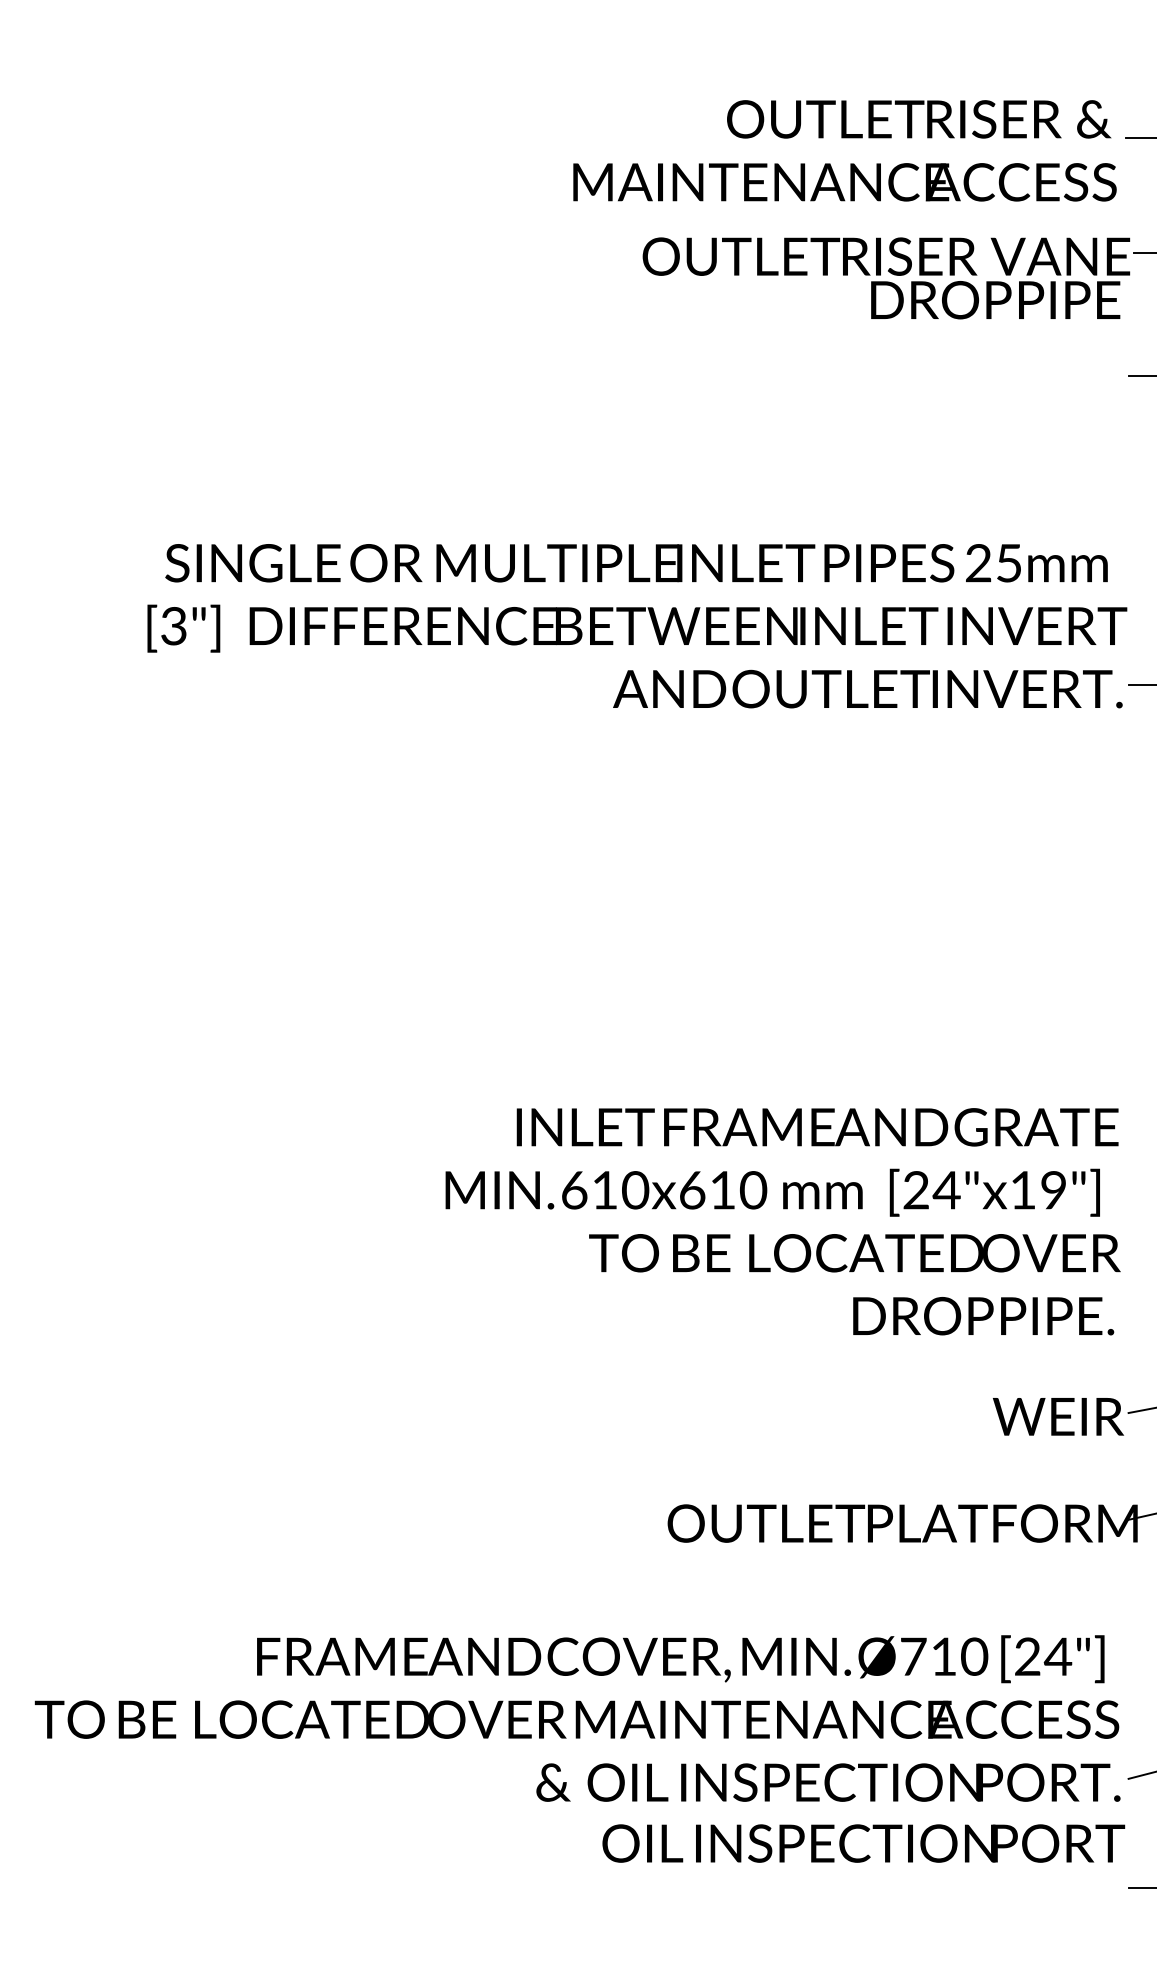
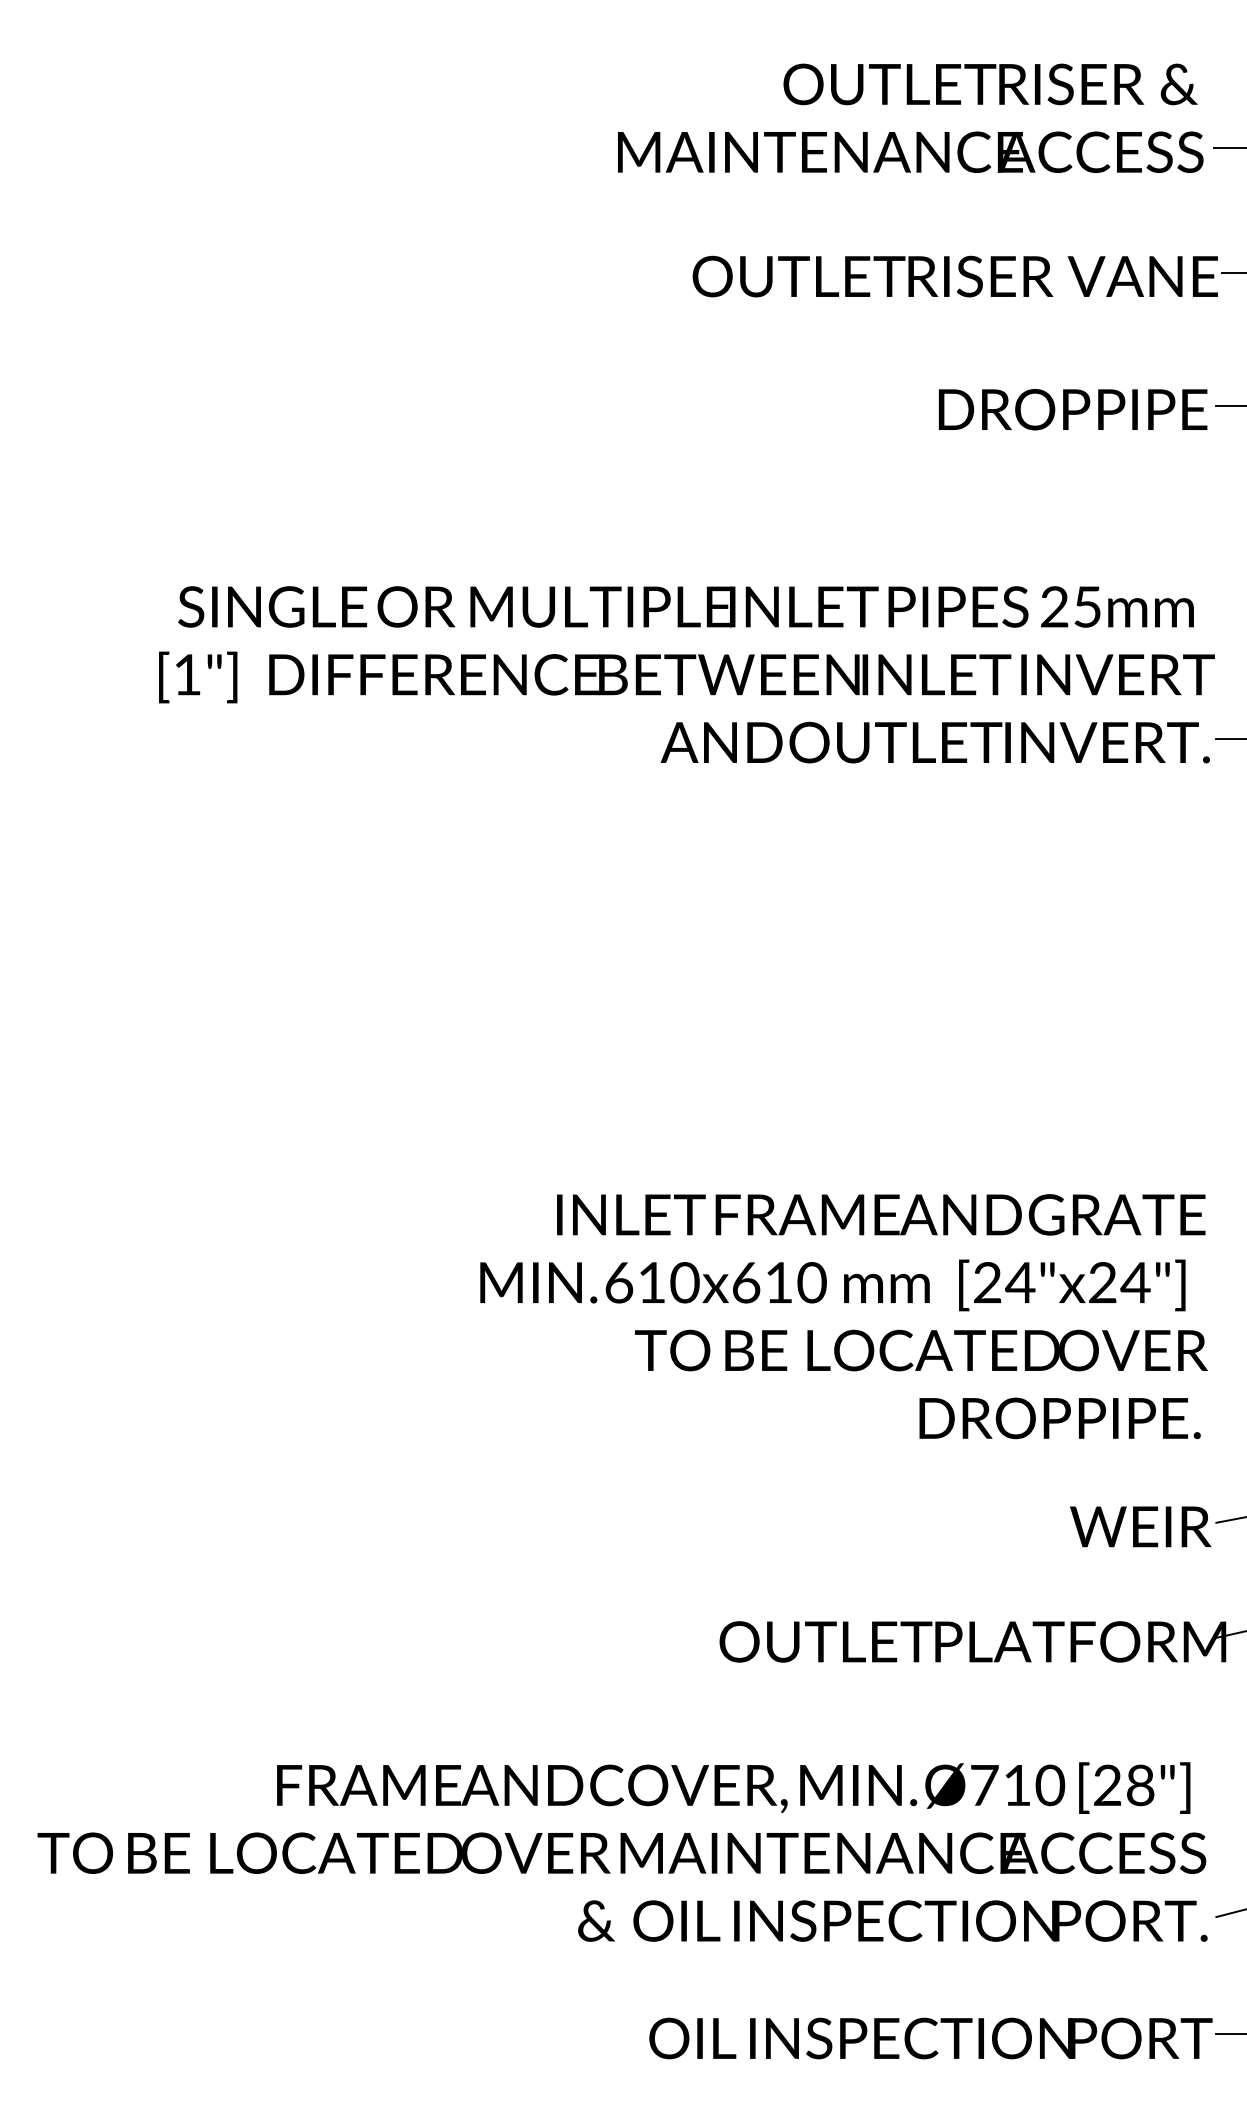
text: (844, 150) -> (910, 117), moved
text: (995, 300) -> (1072, 410), moved
text: (173, 626) -> (187, 675), [3"] -> [1"]
text: (1038, 1190) -> (1119, 1282), [24"x19"] -> [24"x24"]
text: (1057, 1656) -> (1139, 1785), [24"] -> [28"]
text: (863, 1843) -> (930, 2038), moved

